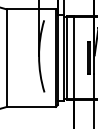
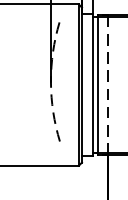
arc: (39, 56) -> (51, 82), solid -> dashed
line: (73, 57) -> (107, 83), solid -> dashed

